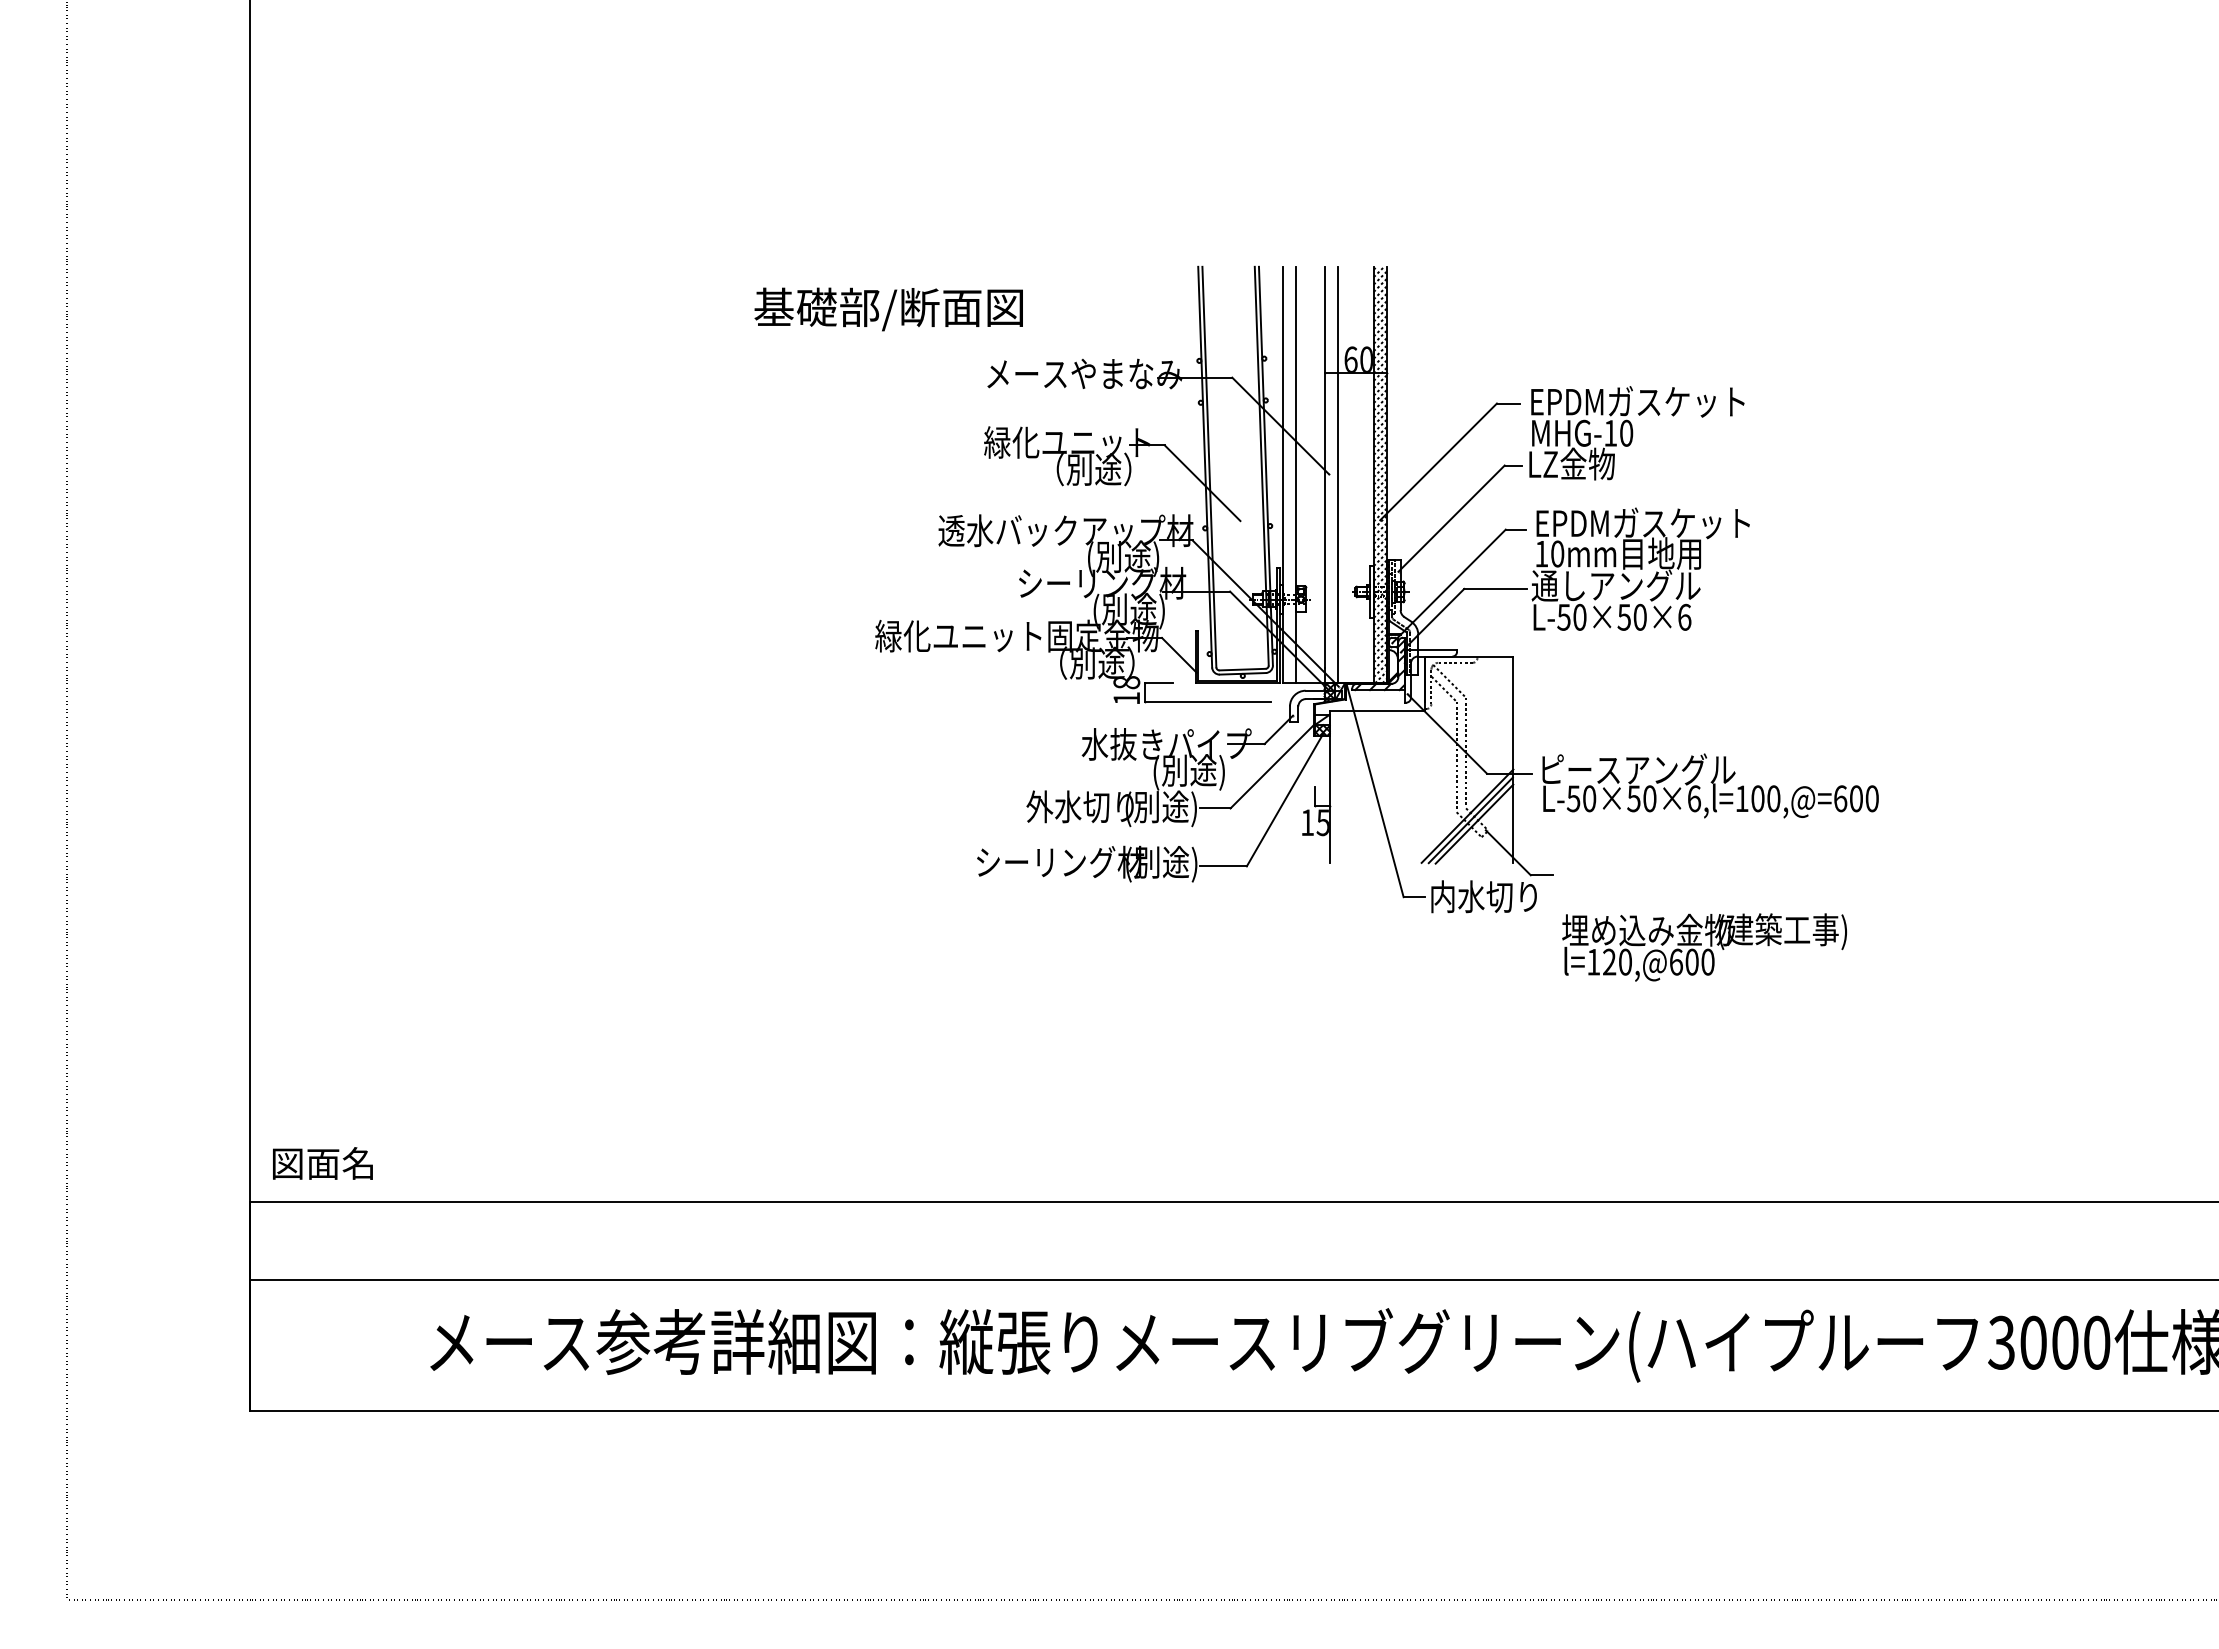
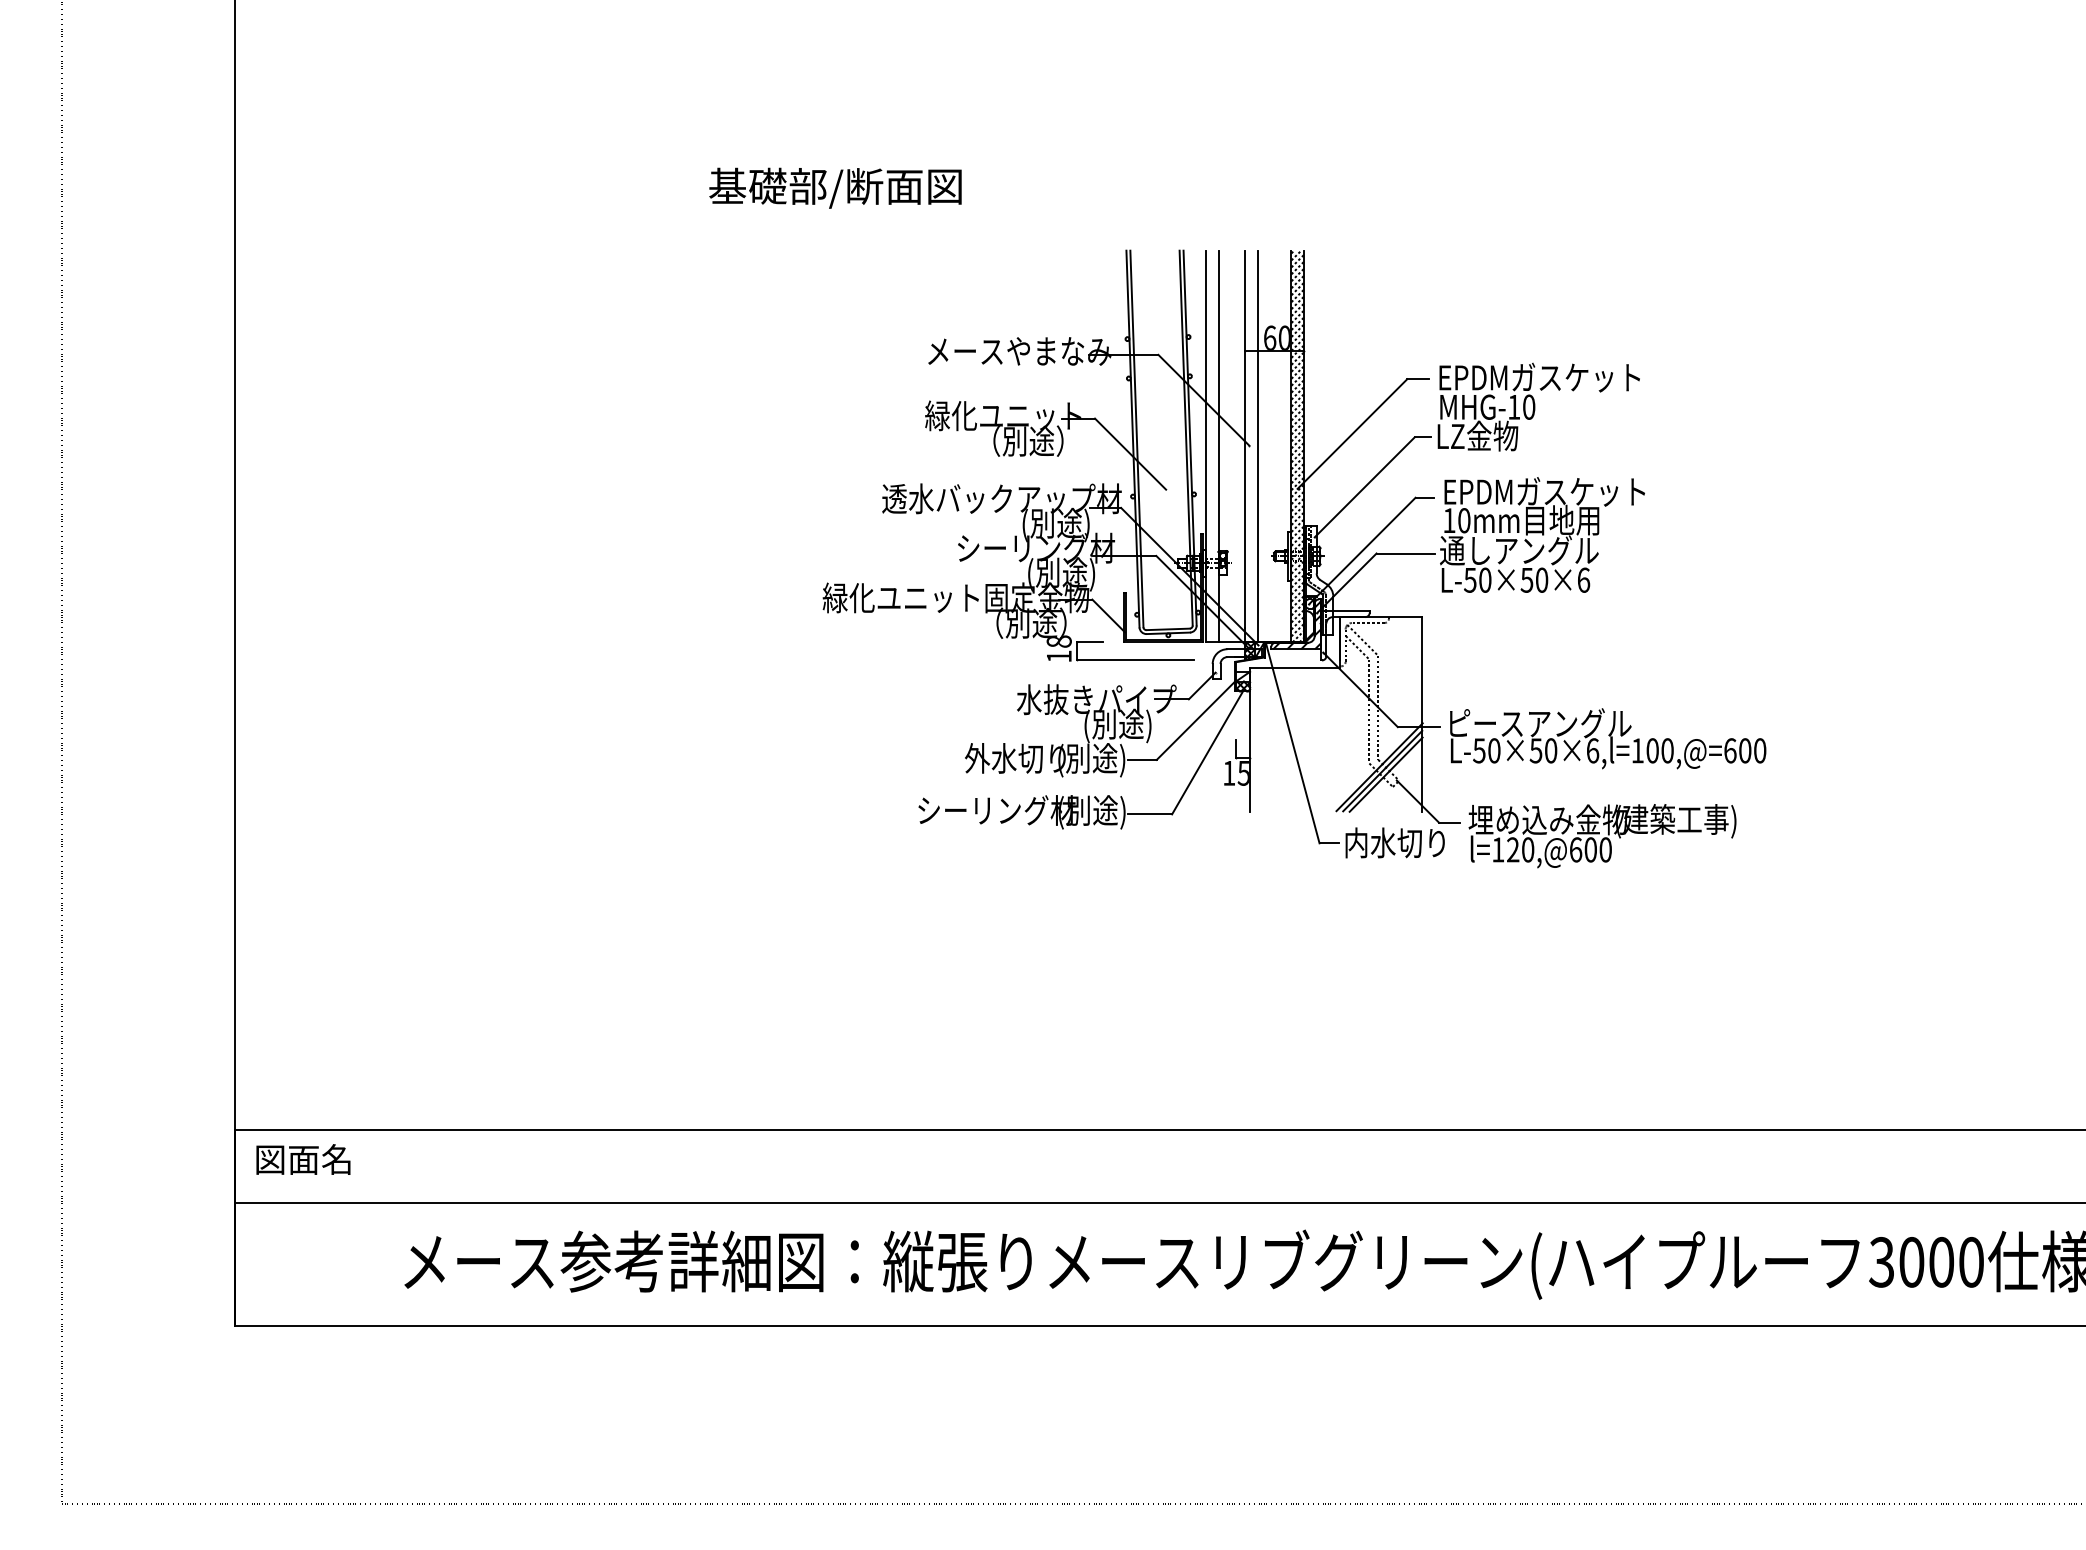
text: (888, 309) -> (835, 188), moved
text: (1704, 947) -> (1602, 836), moved
text: (322, 1163) -> (303, 1159), moved

